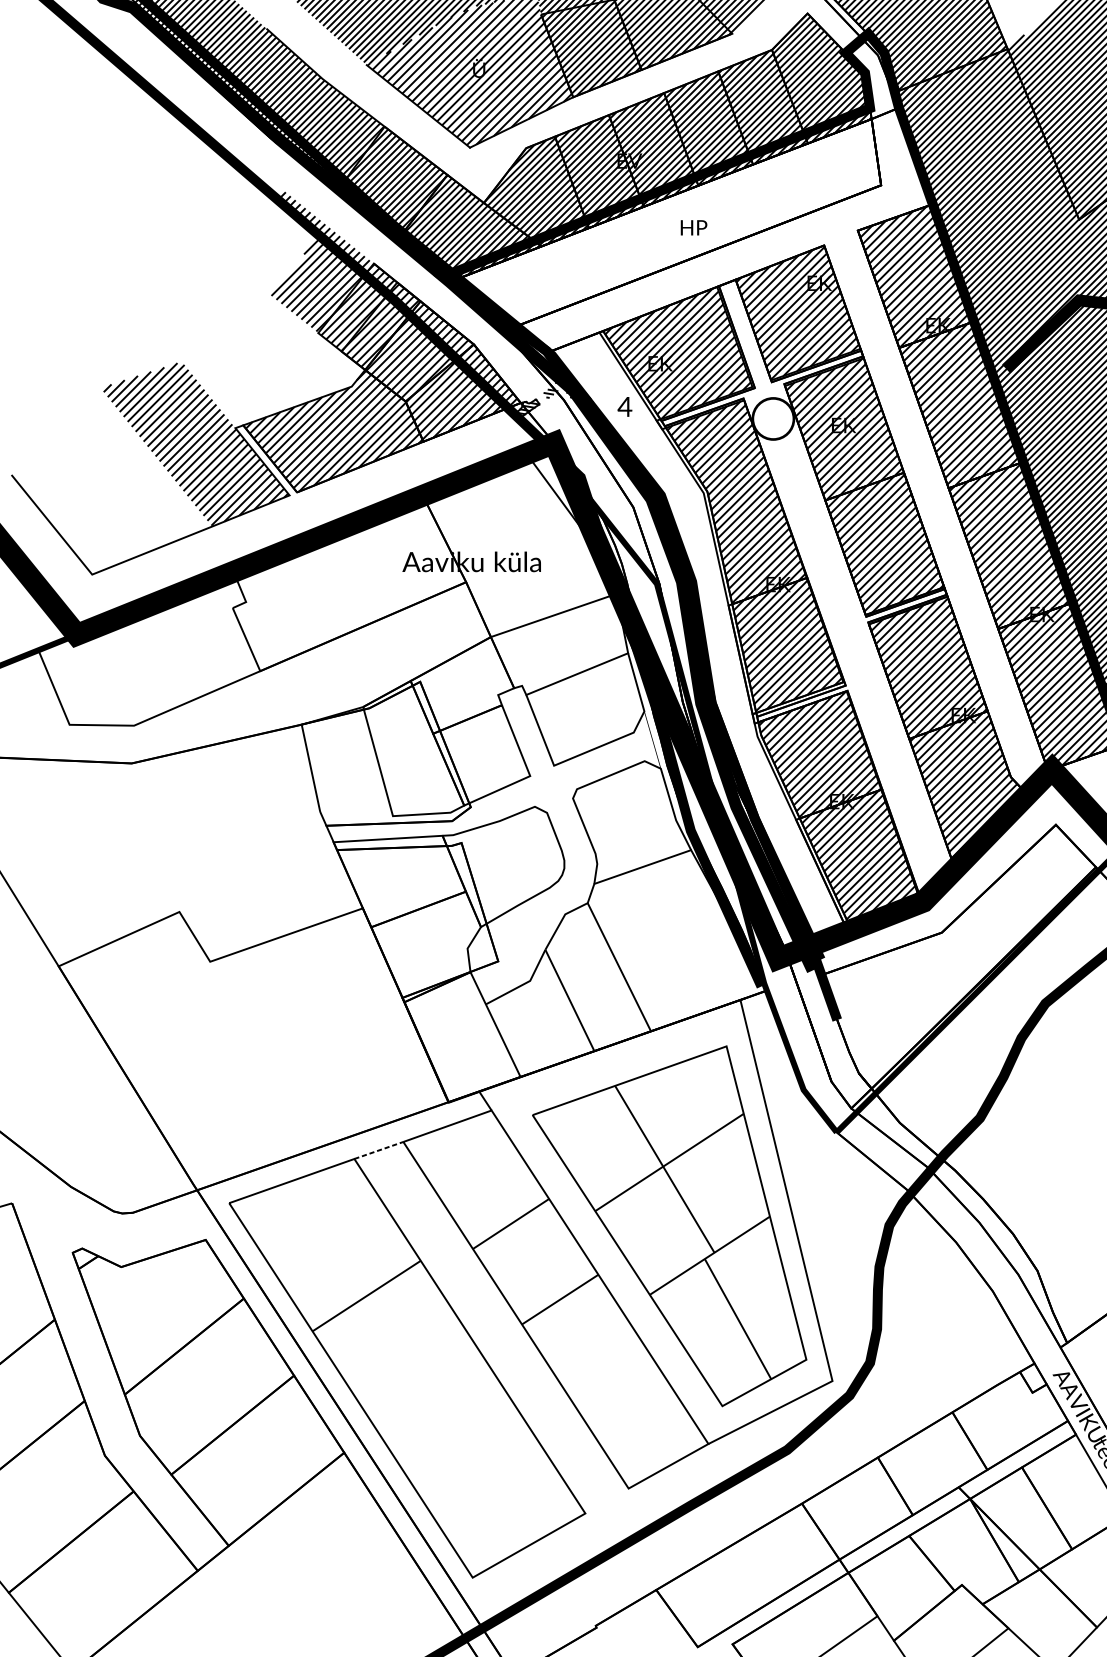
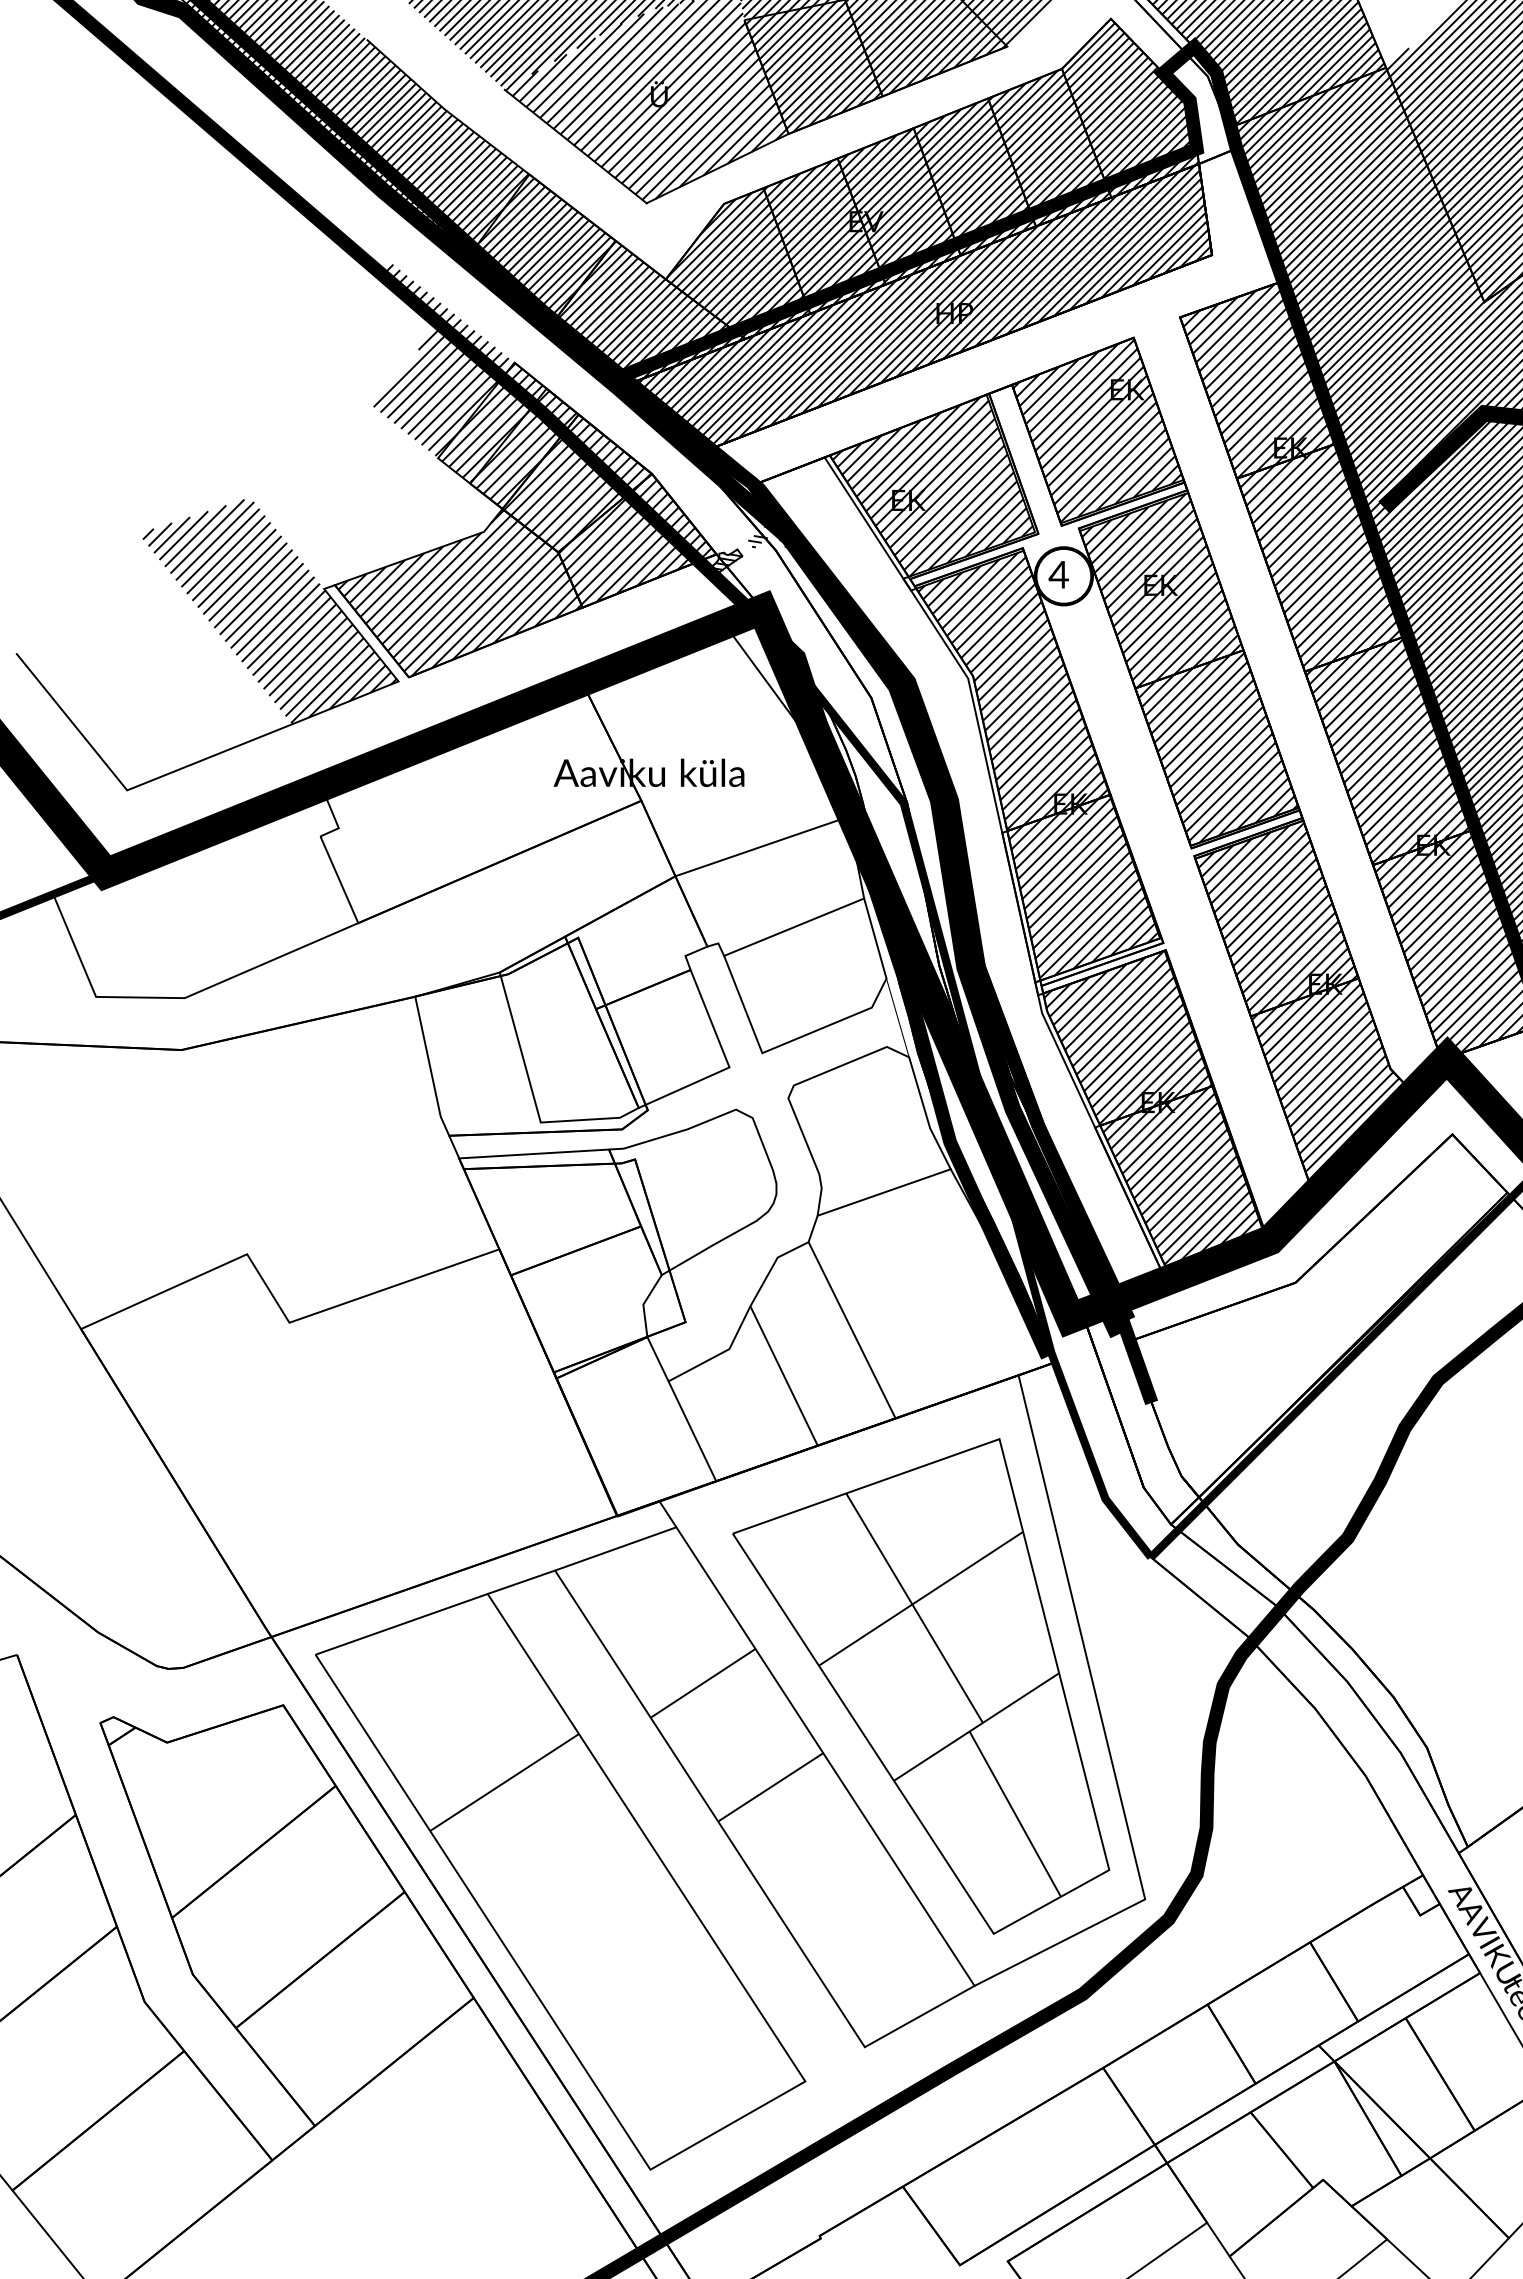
hatch: (672, 221) -> (924, 304), added
text: (624, 406) -> (1058, 574), moved
line: (378, 1150) -> (521, 1582), dashed -> solid

